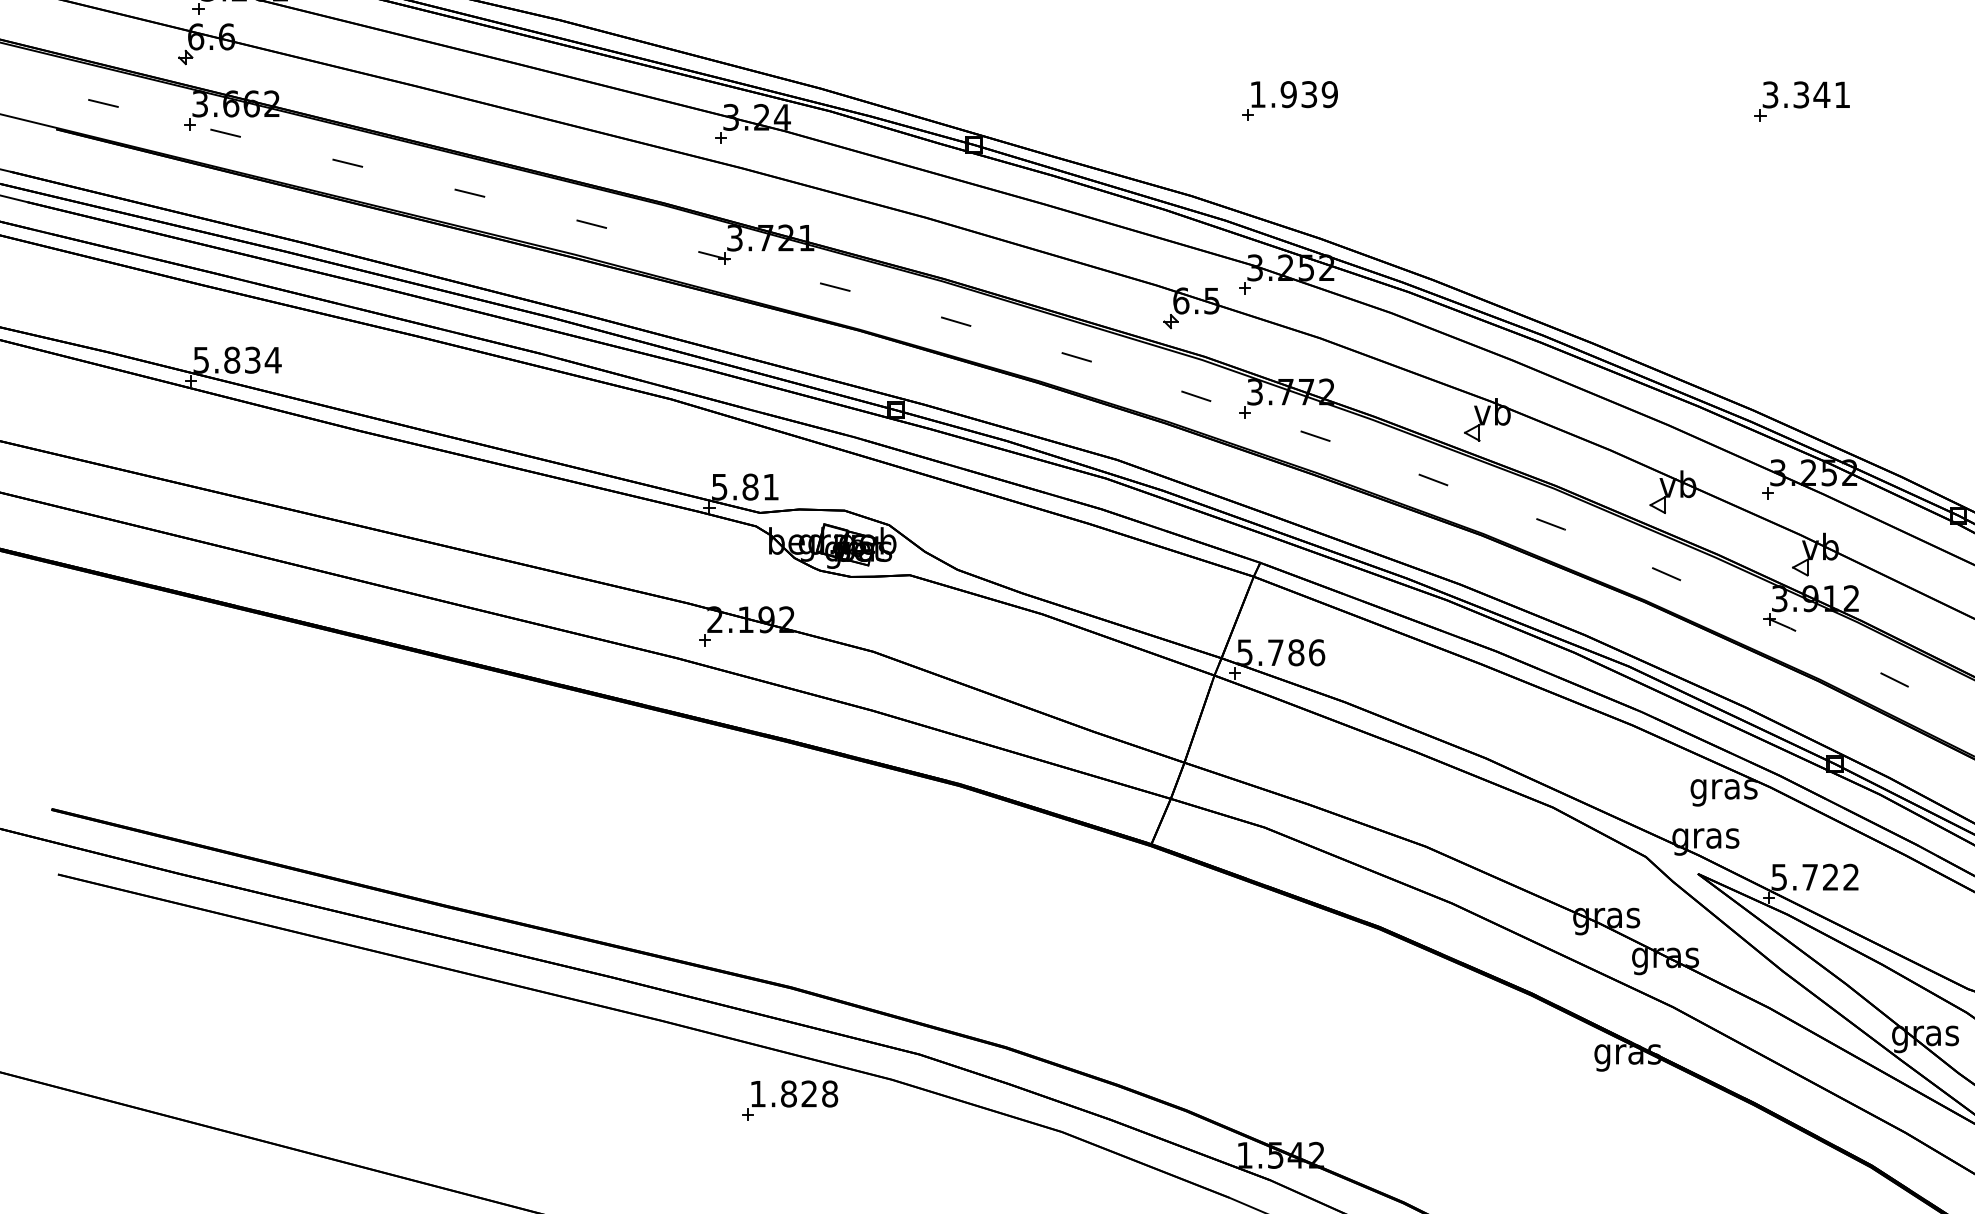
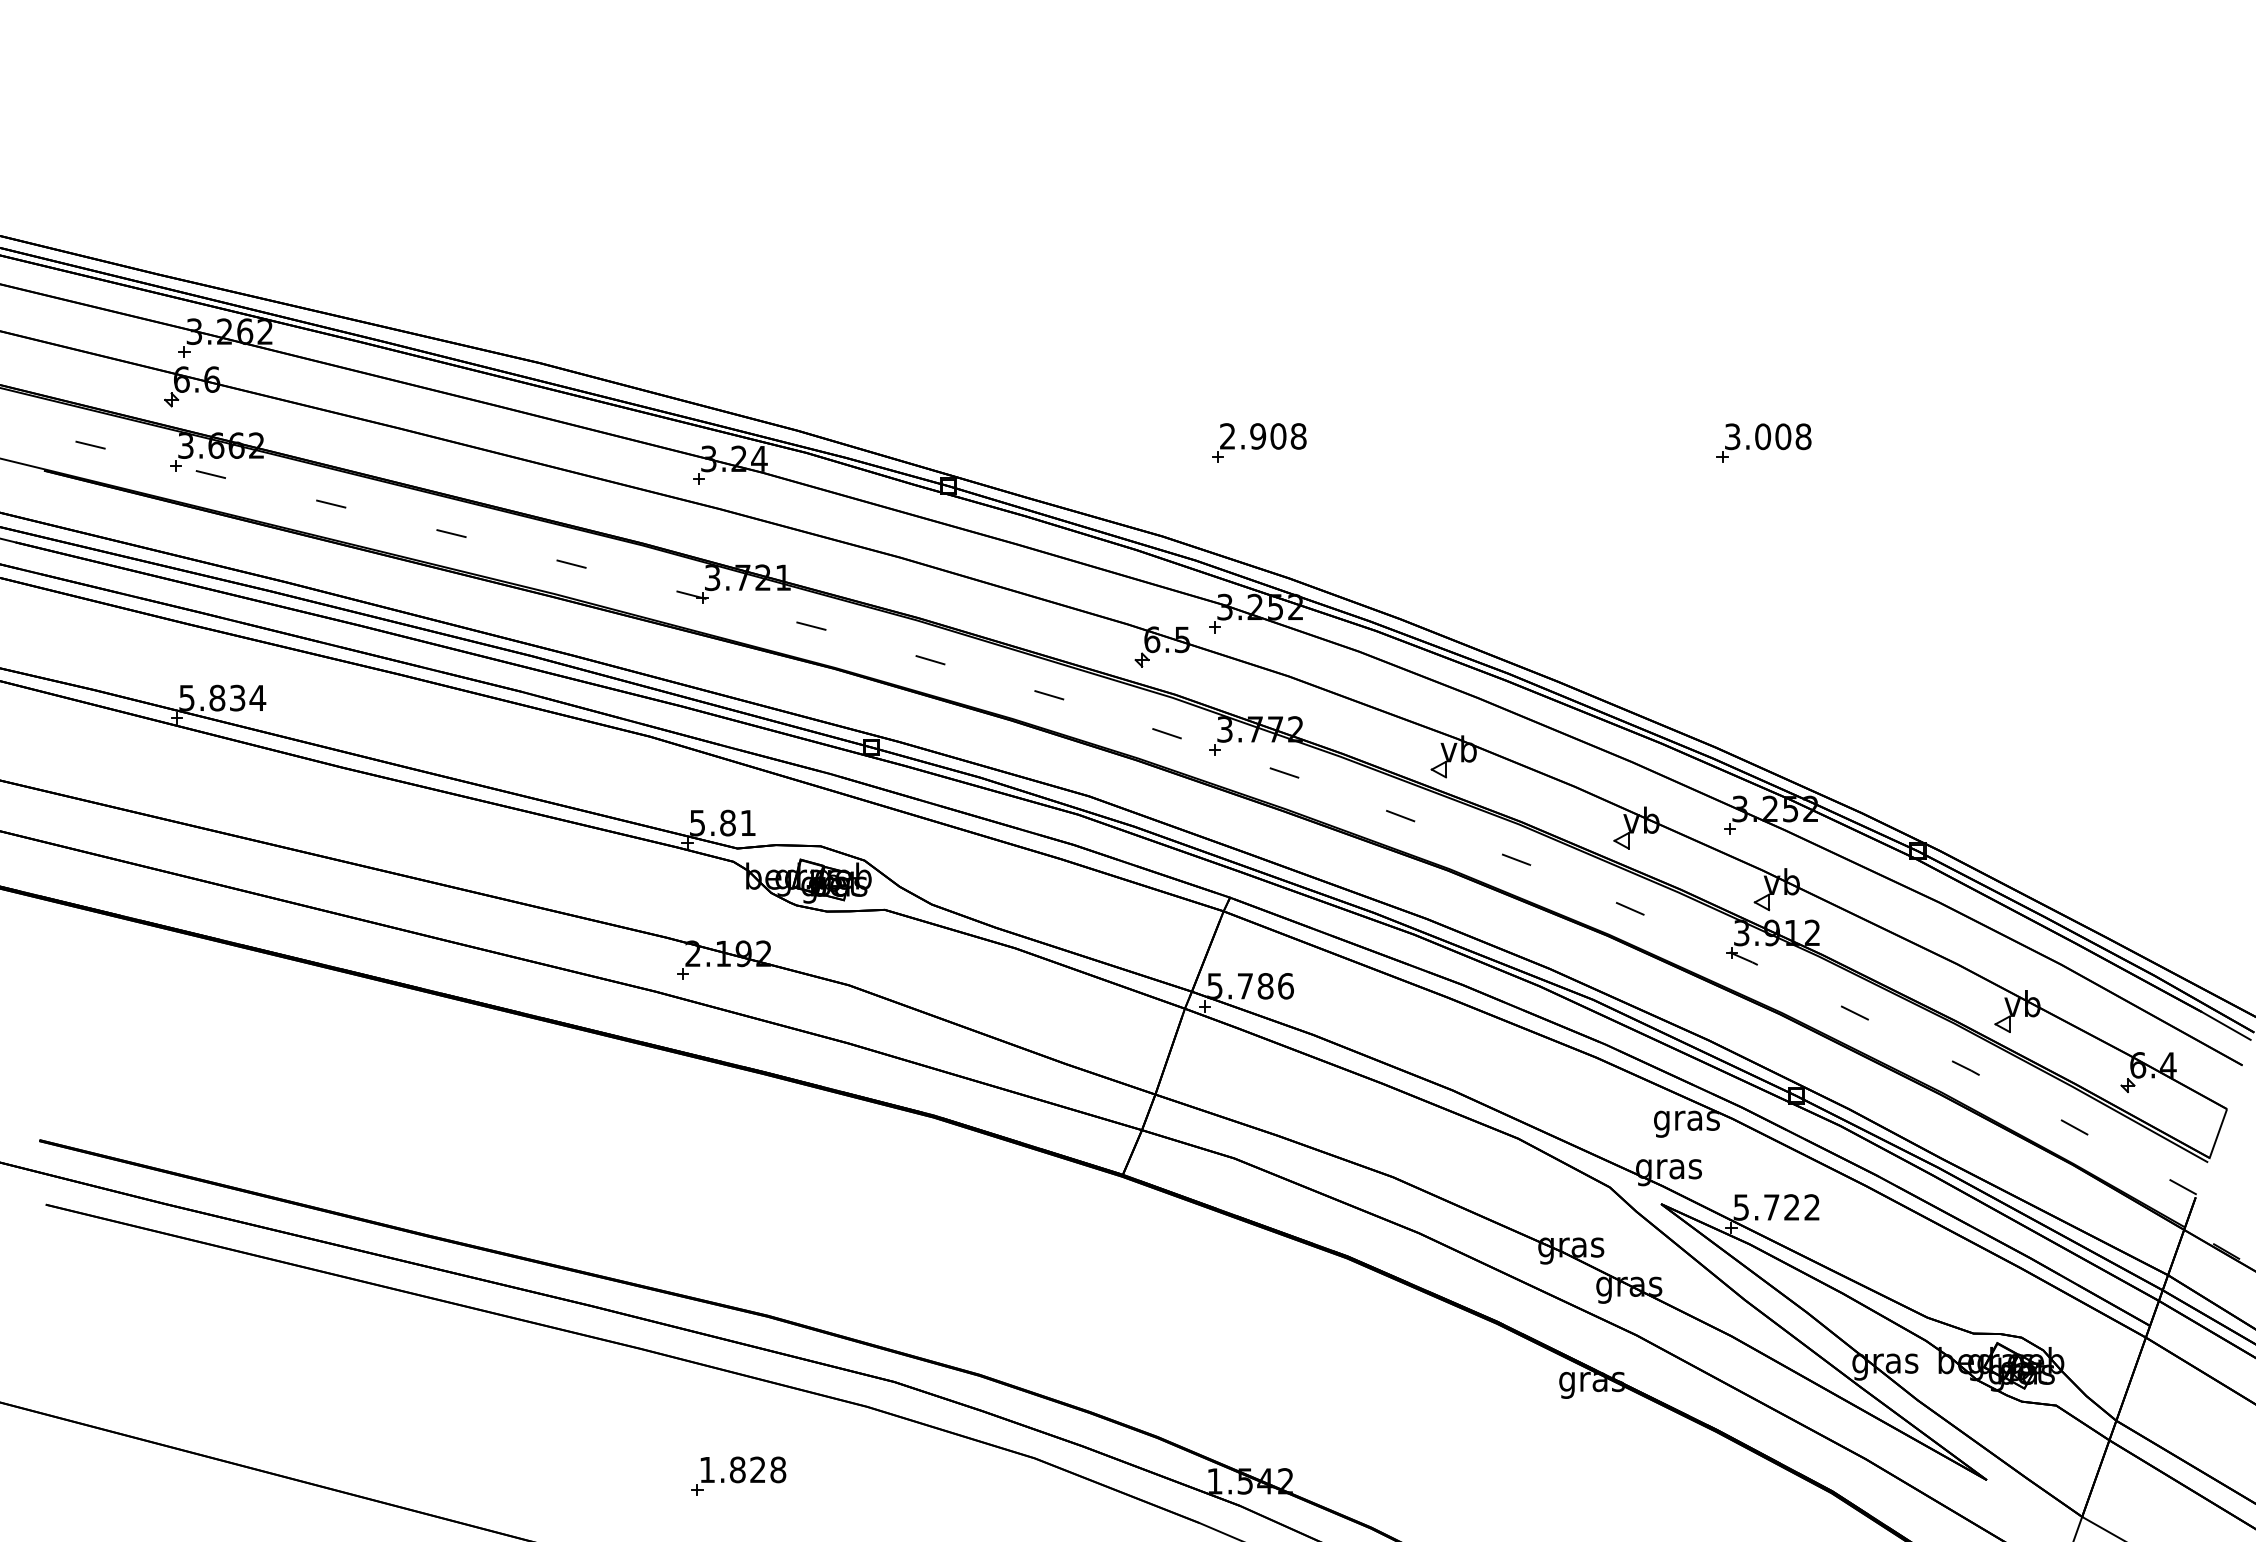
text: (1294, 94) -> (1263, 436), 1.939 -> 2.908
text: (1822, 94) -> (1783, 436), 3.341 -> 3.008
part: (789, 1099) -> (738, 1475), moved

